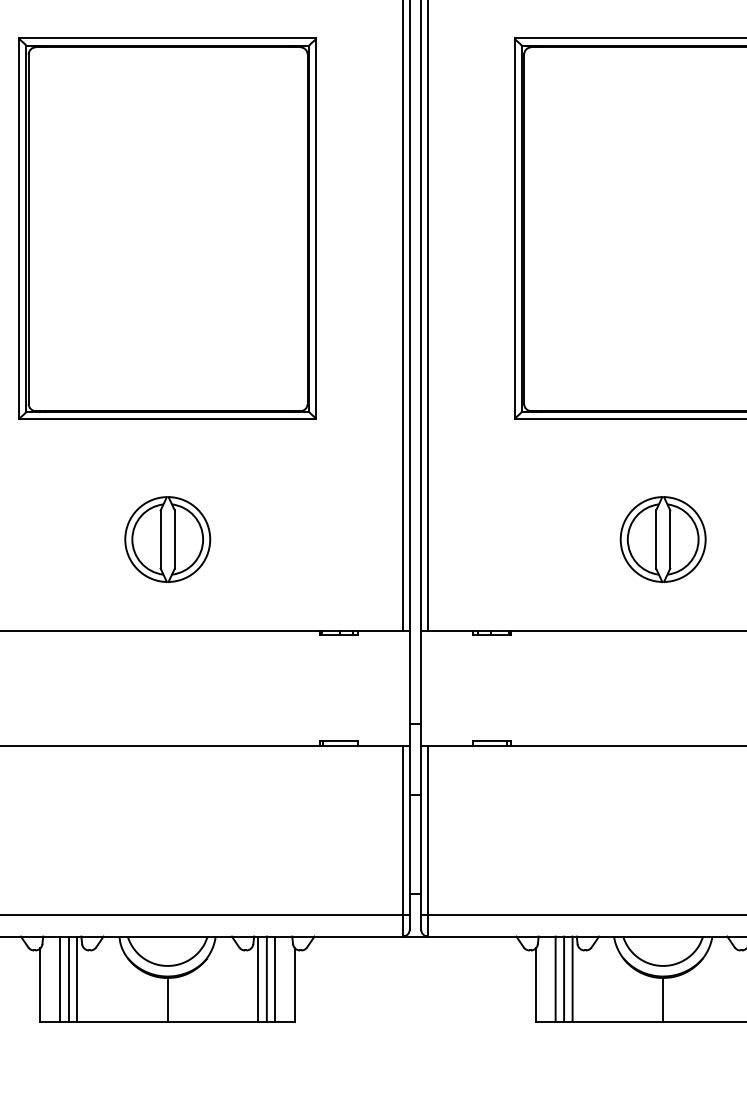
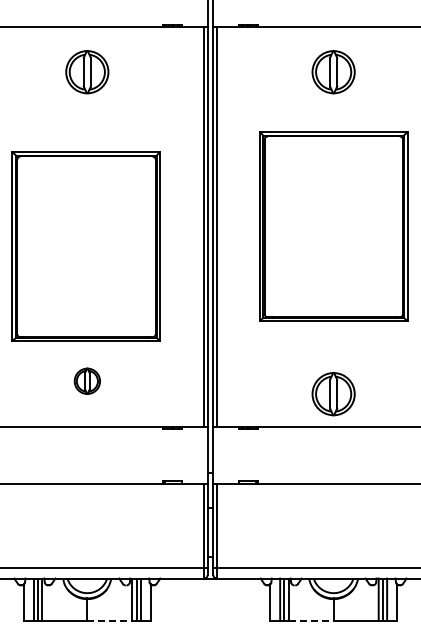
part: (166, 228) -> (85, 246), moved
part: (168, 540) -> (87, 381), size x0.6
part: (662, 540) -> (333, 394), moved
line: (212, 1020) -> (109, 620), solid -> dashed
line: (618, 1020) -> (311, 620), solid -> dashed

